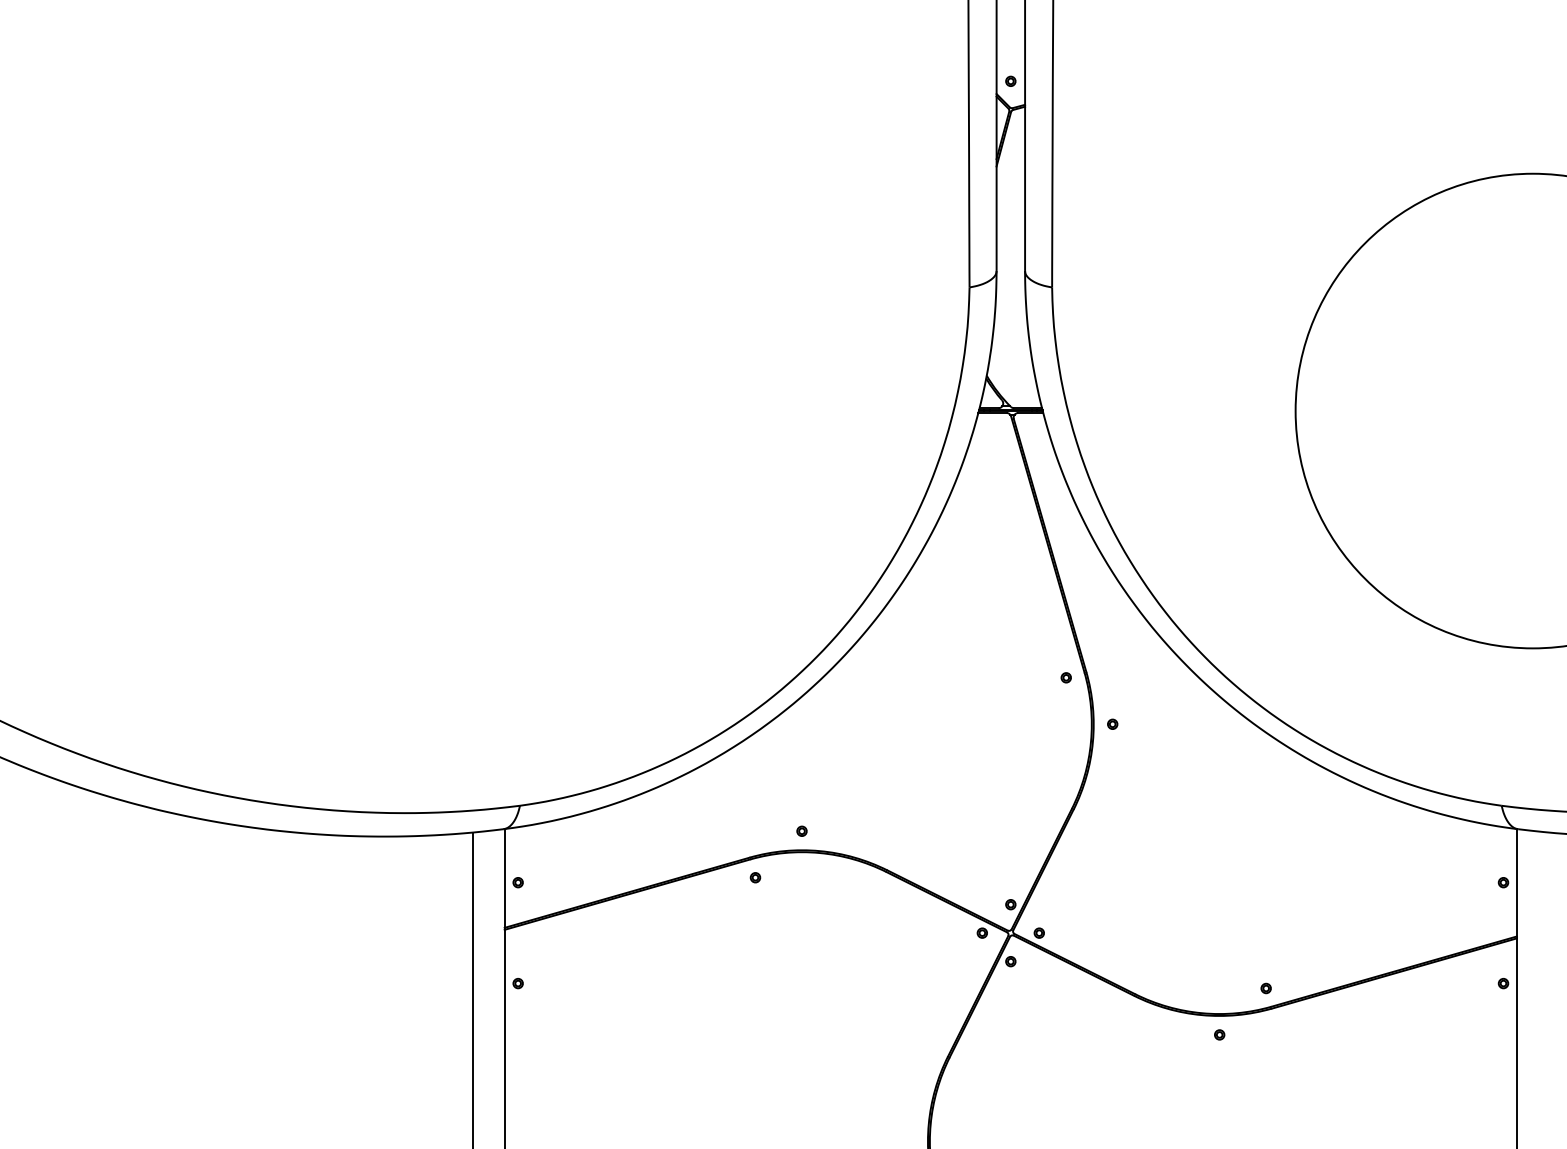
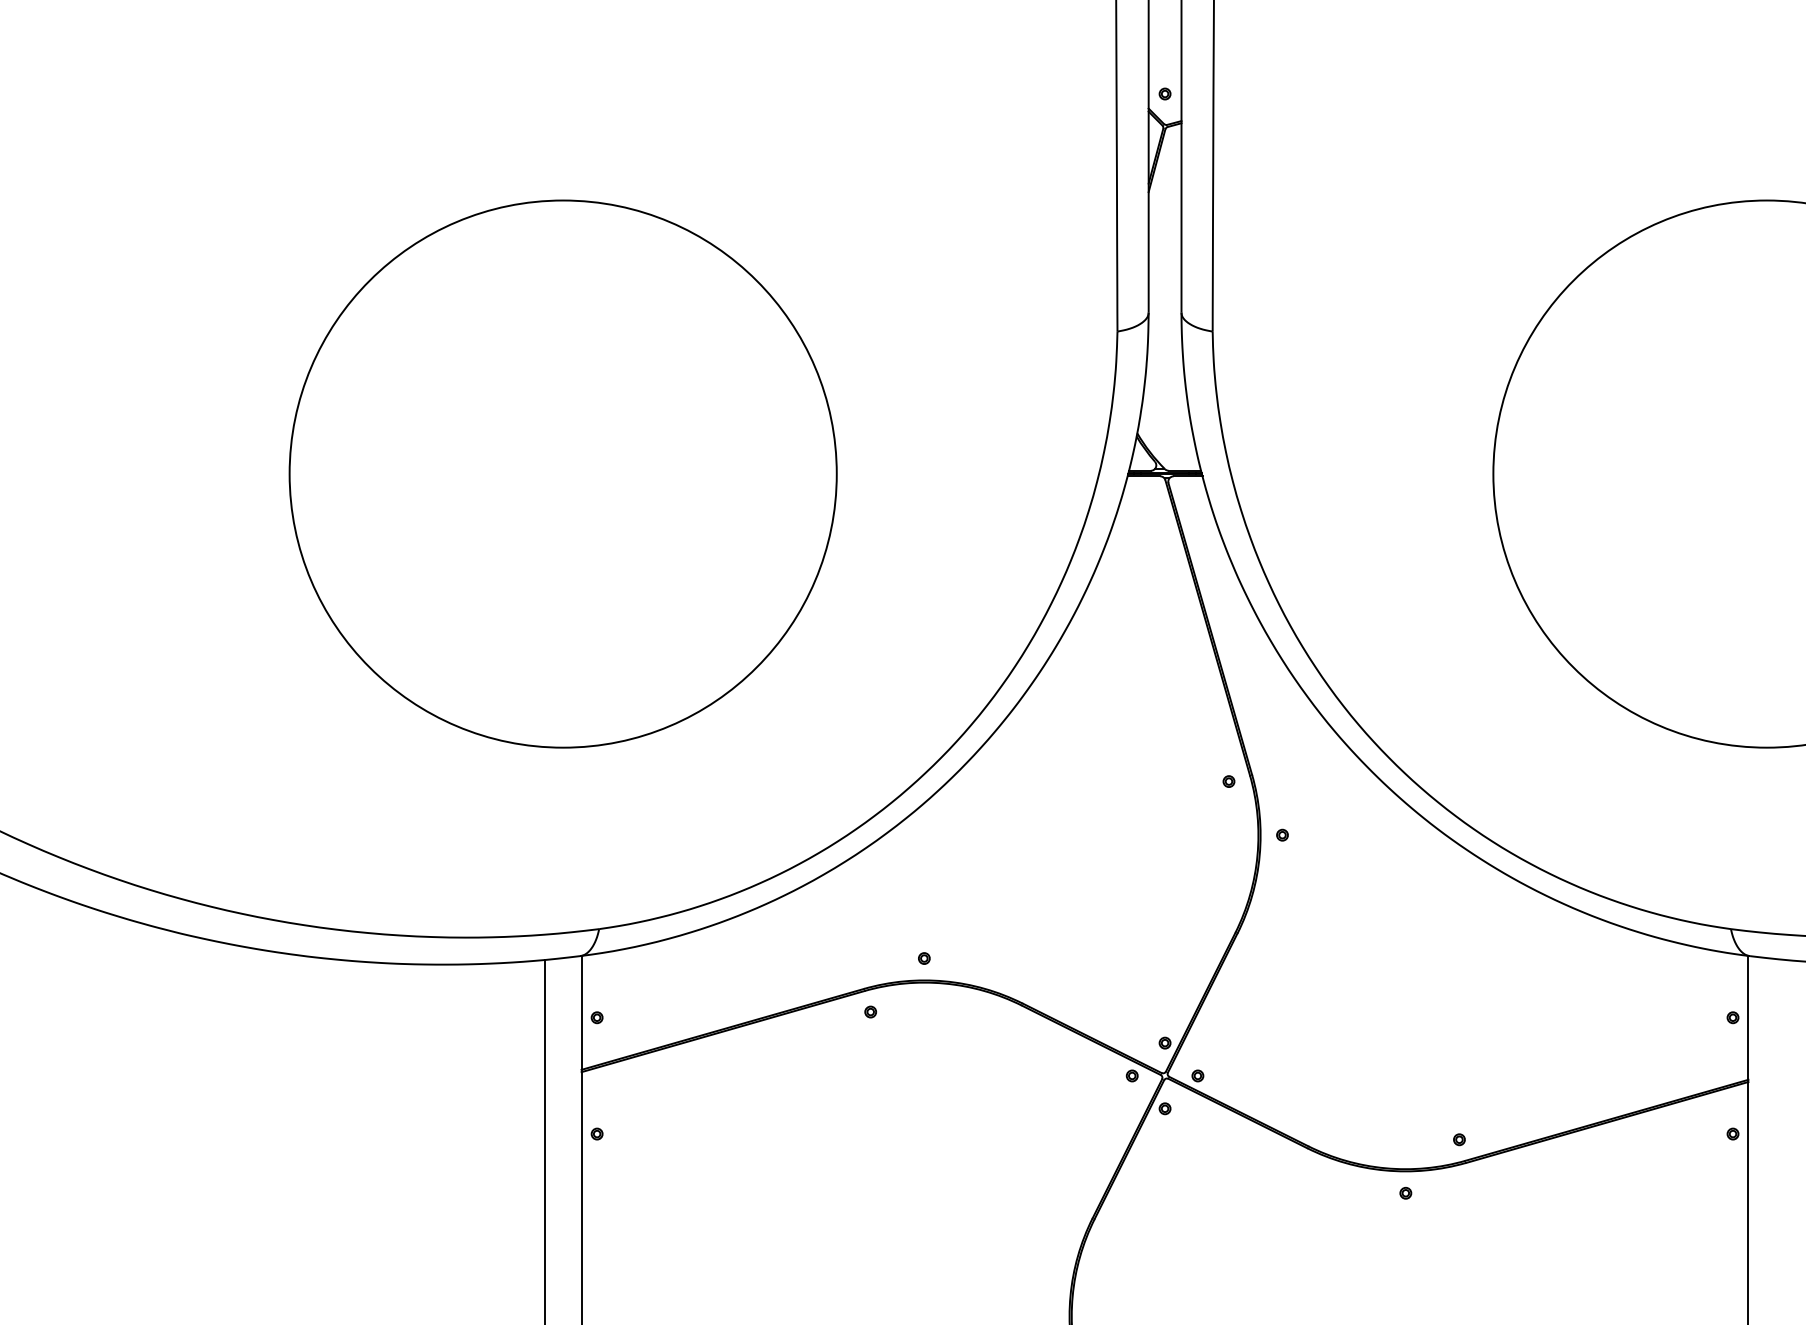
circle: (488, 410) -> (562, 473), added

